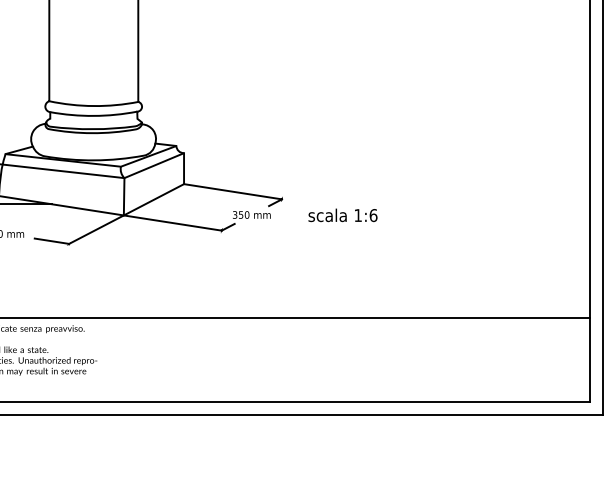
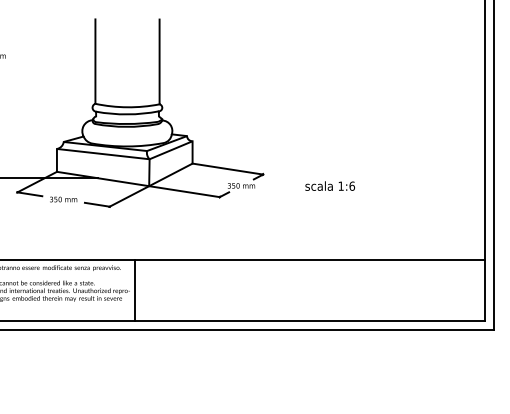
text: (342, 214) -> (329, 185), moved
line: (104, 360) -> (135, 290), added

